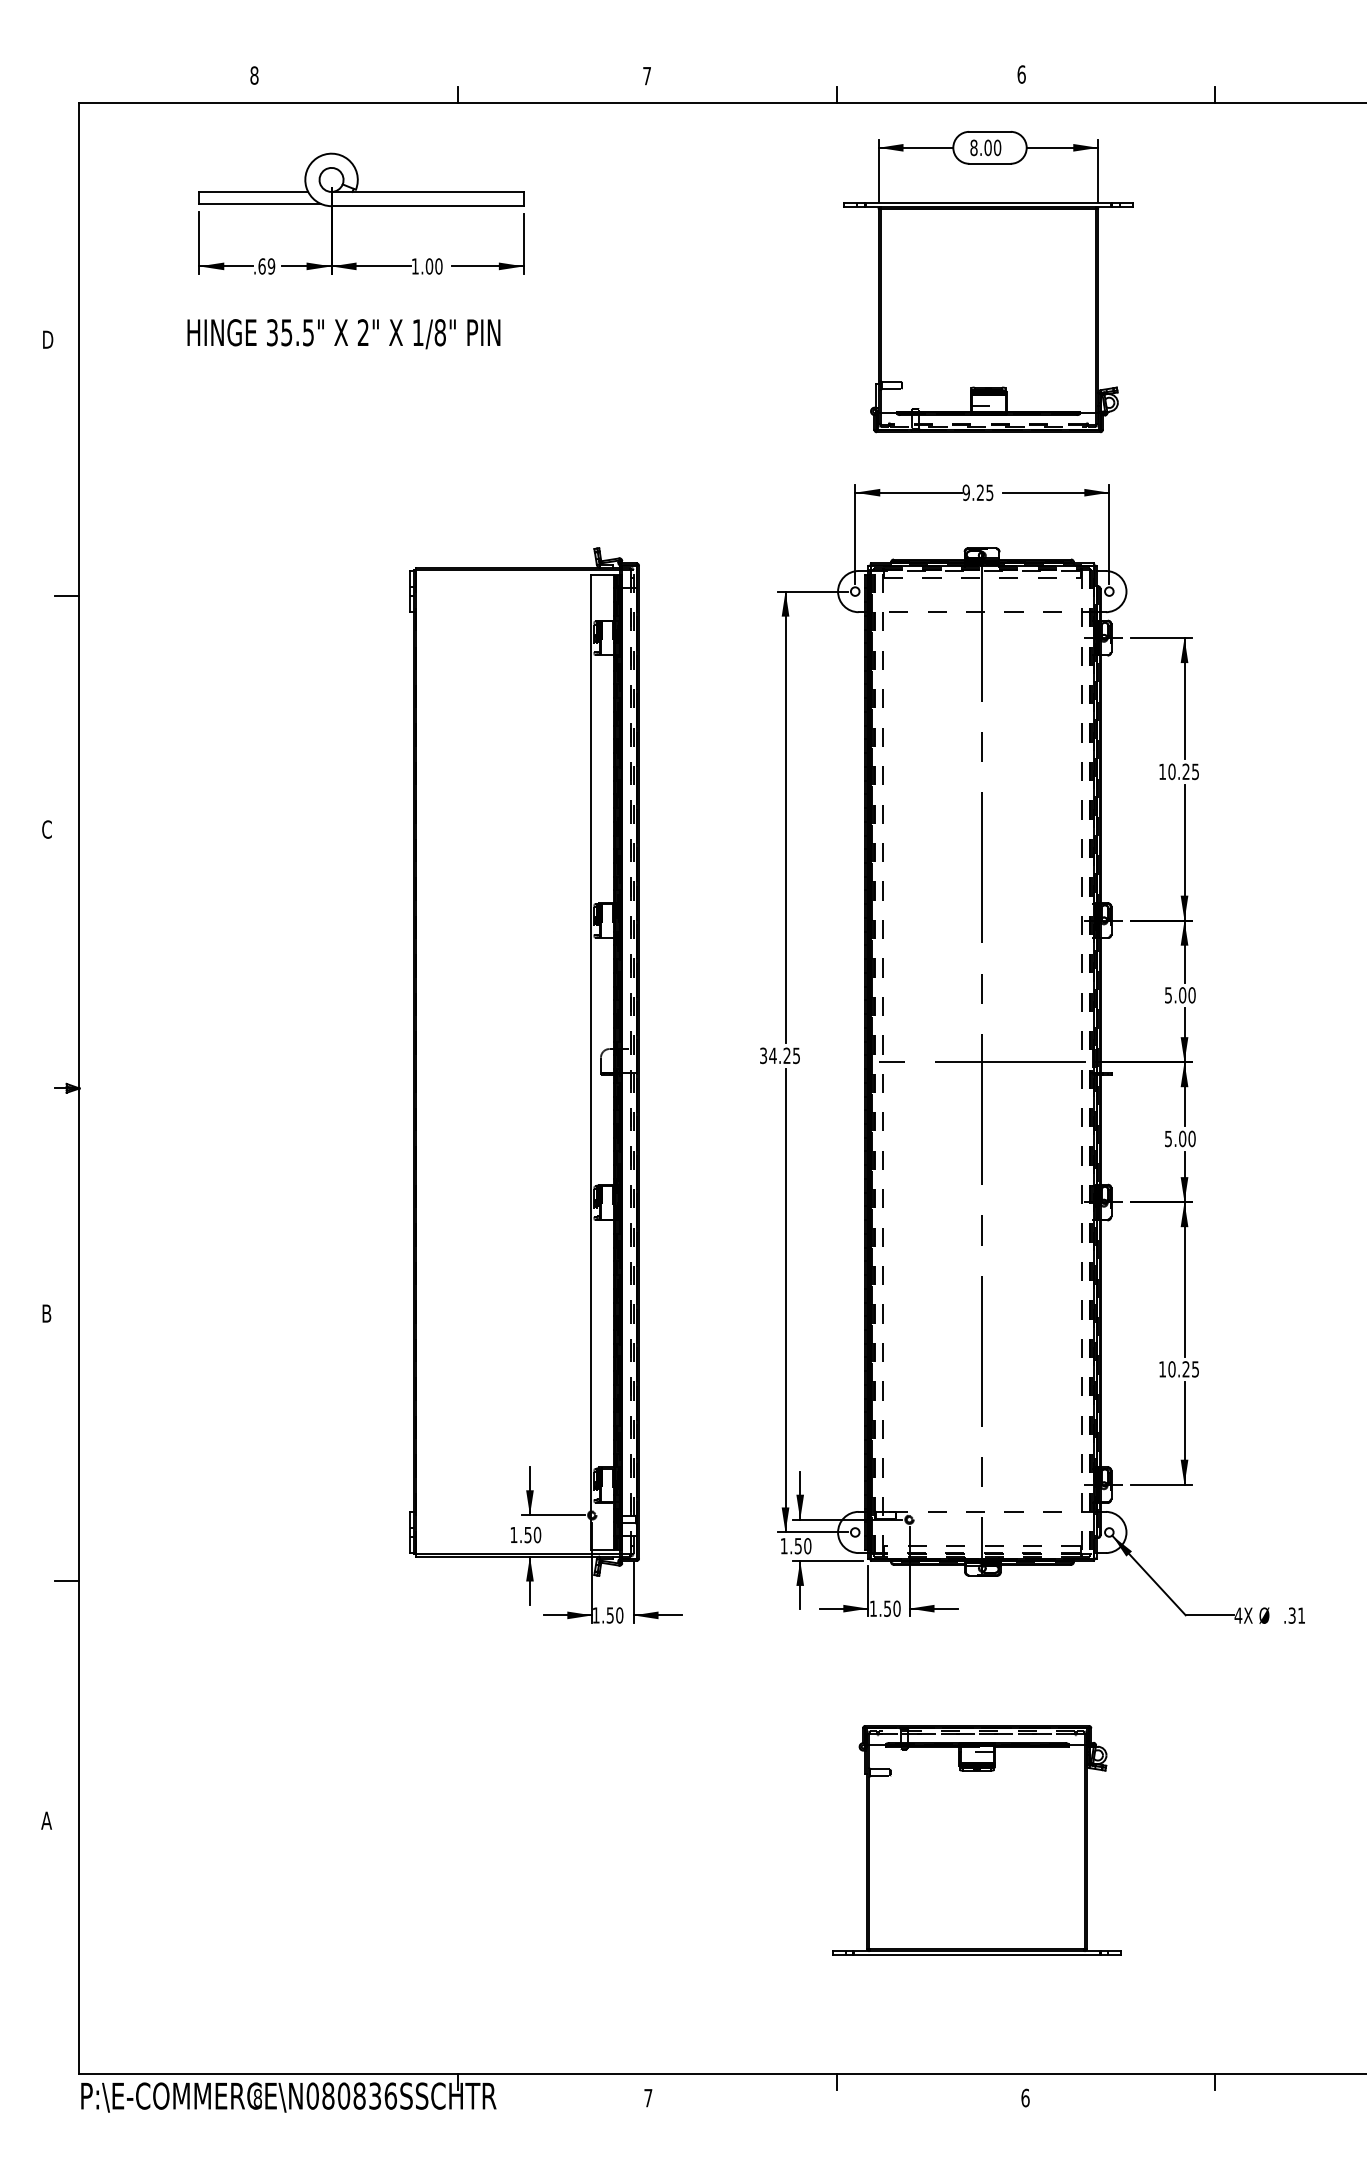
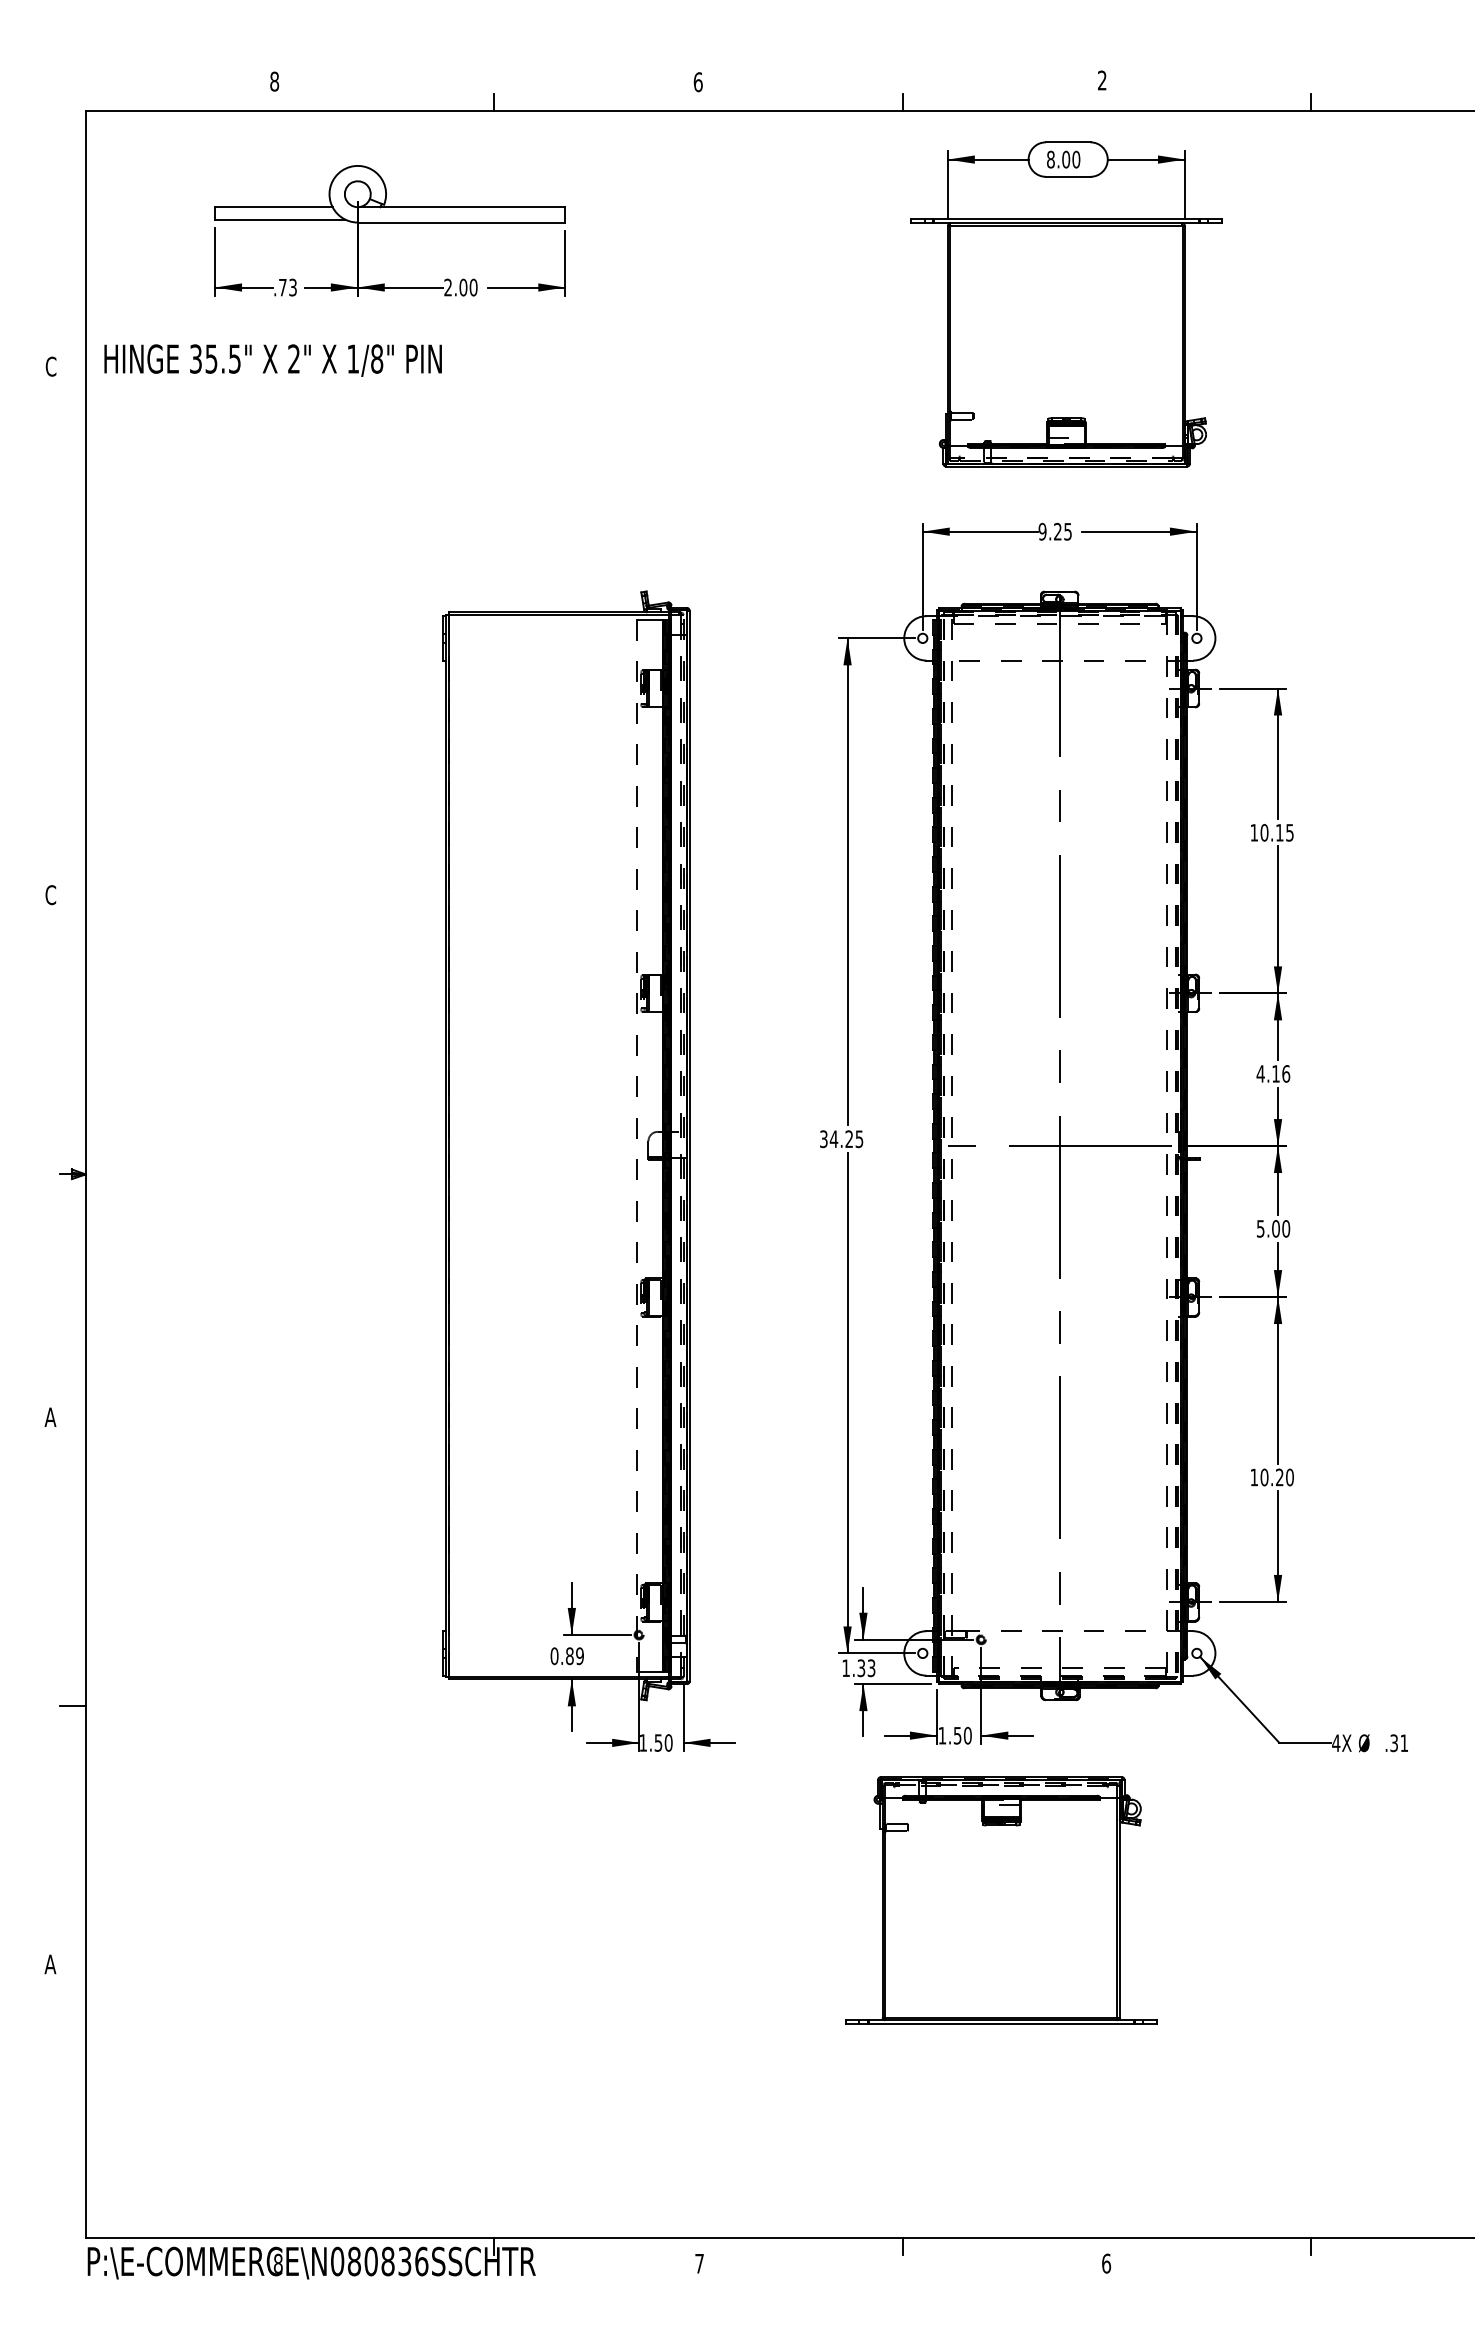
text: (1021, 74) -> (1102, 80), 6 -> 2
text: (646, 76) -> (697, 82), 7 -> 6
text: (266, 266) -> (287, 287), .69 -> .73
text: (414, 266) -> (447, 287), 1.00 -> 2.00
text: (343, 334) -> (272, 360), moved
text: (47, 339) -> (51, 366), D -> C
line: (67, 595) -> (72, 642), removed
text: (1185, 771) -> (1279, 832), 10.25 -> 10.15
text: (1180, 994) -> (1273, 1073), 5.00 -> 4.16
line: (590, 1062) -> (637, 1146), solid -> dashed
text: (46, 1312) -> (50, 1416), B -> A
text: (1195, 1369) -> (1289, 1477), 10.25 -> 10.20
text: (525, 1535) -> (566, 1656), 1.50 -> 0.89
text: (803, 1546) -> (866, 1668), 1.50 -> 1.33
part: (977, 1840) -> (1001, 1900), moved

